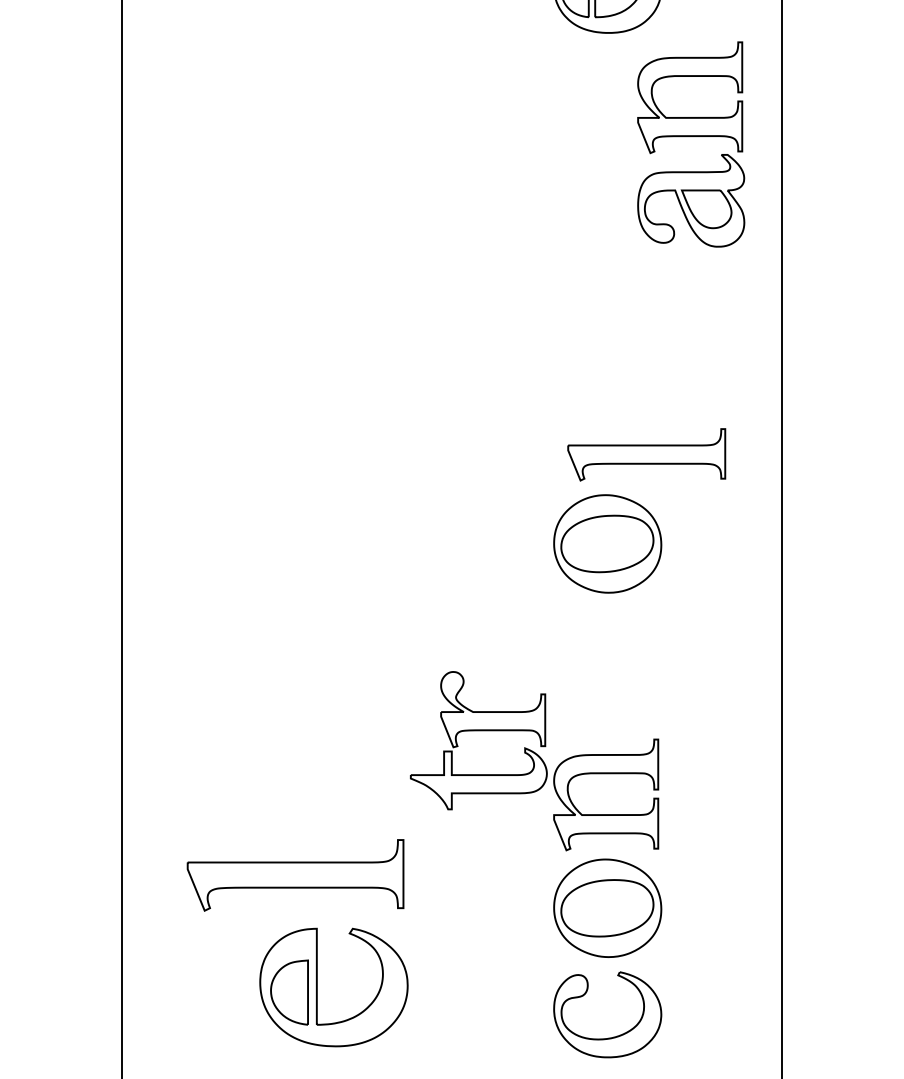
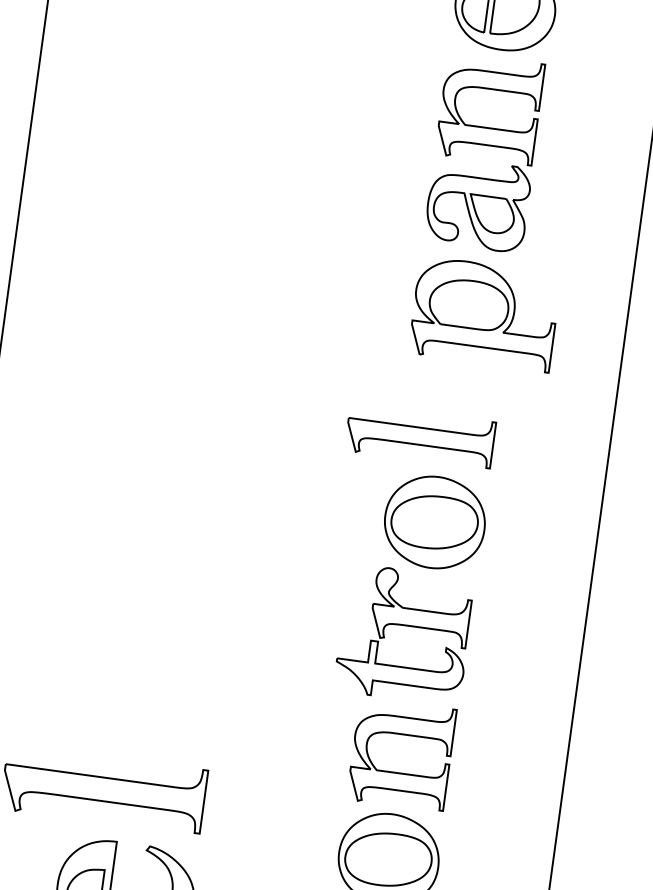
part: (691, 136) -> (486, 145), moved
part: (630, 315) -> (484, 313), added
part: (646, 454) -> (420, 436), moved
part: (478, 731) -> (405, 626), moved

